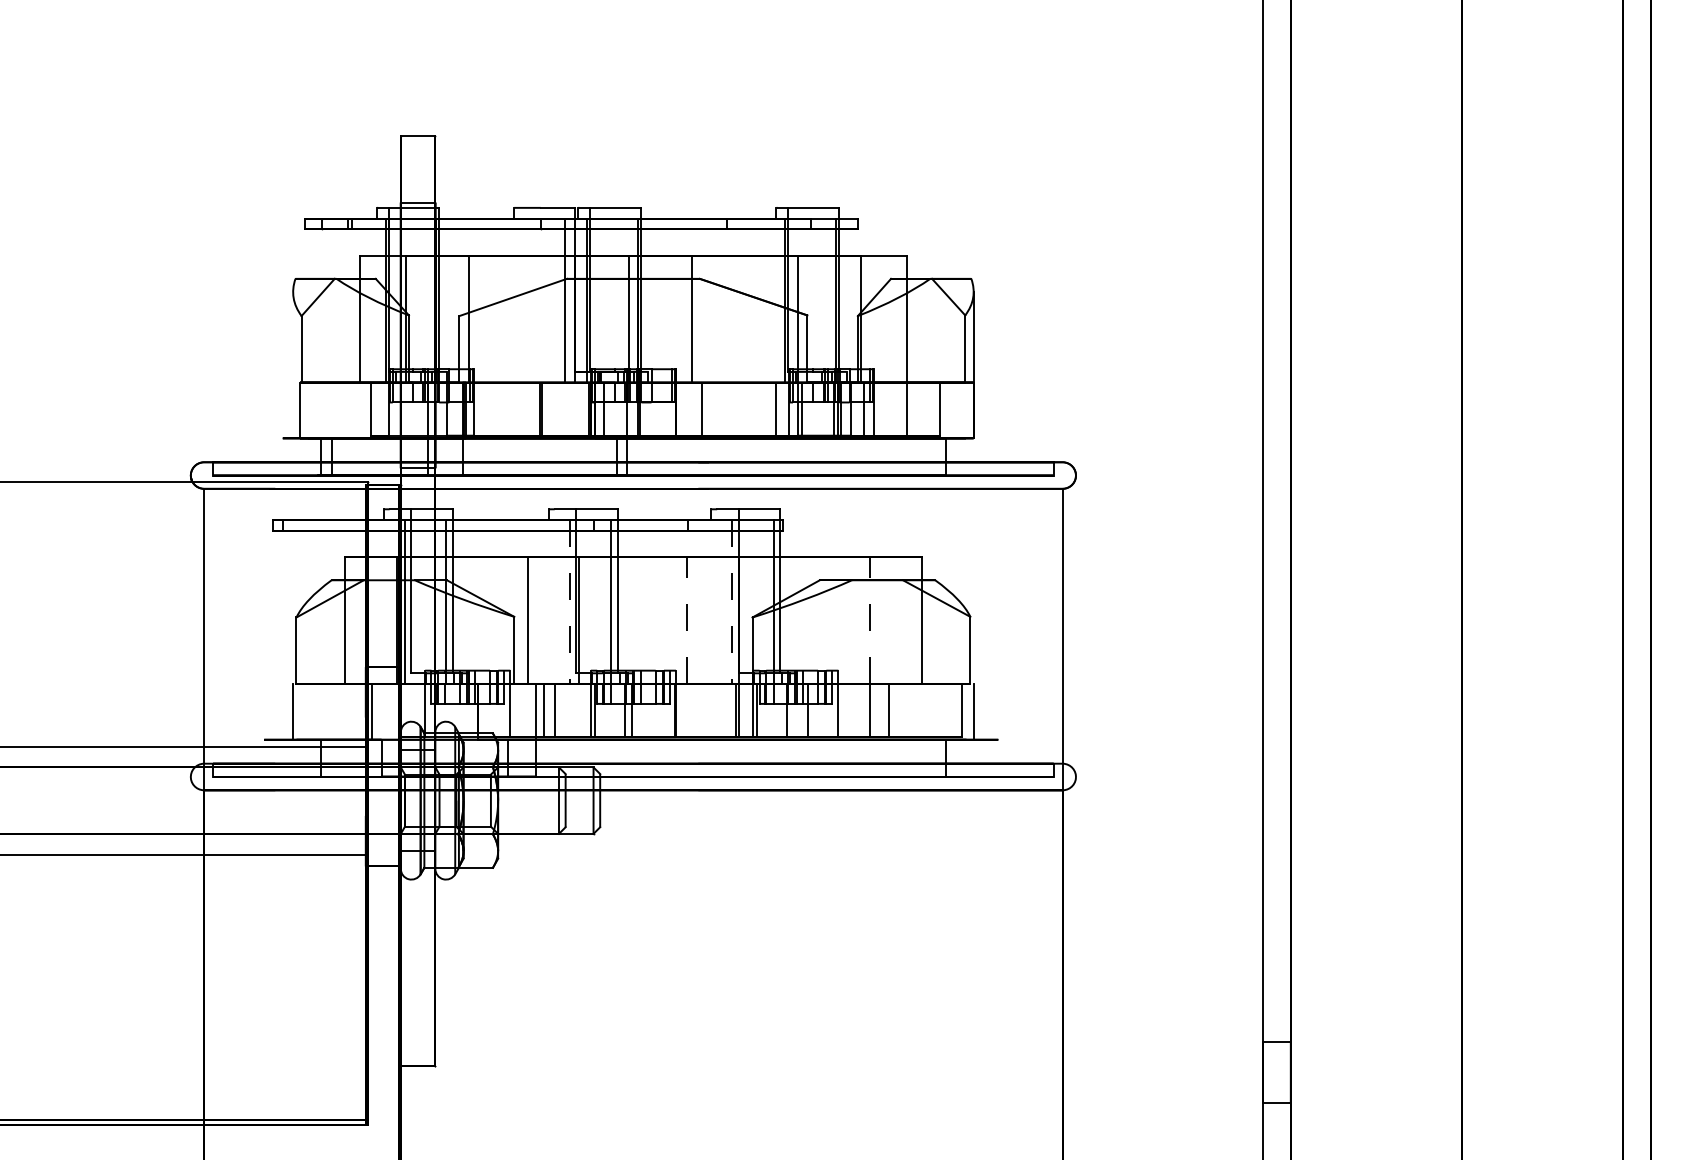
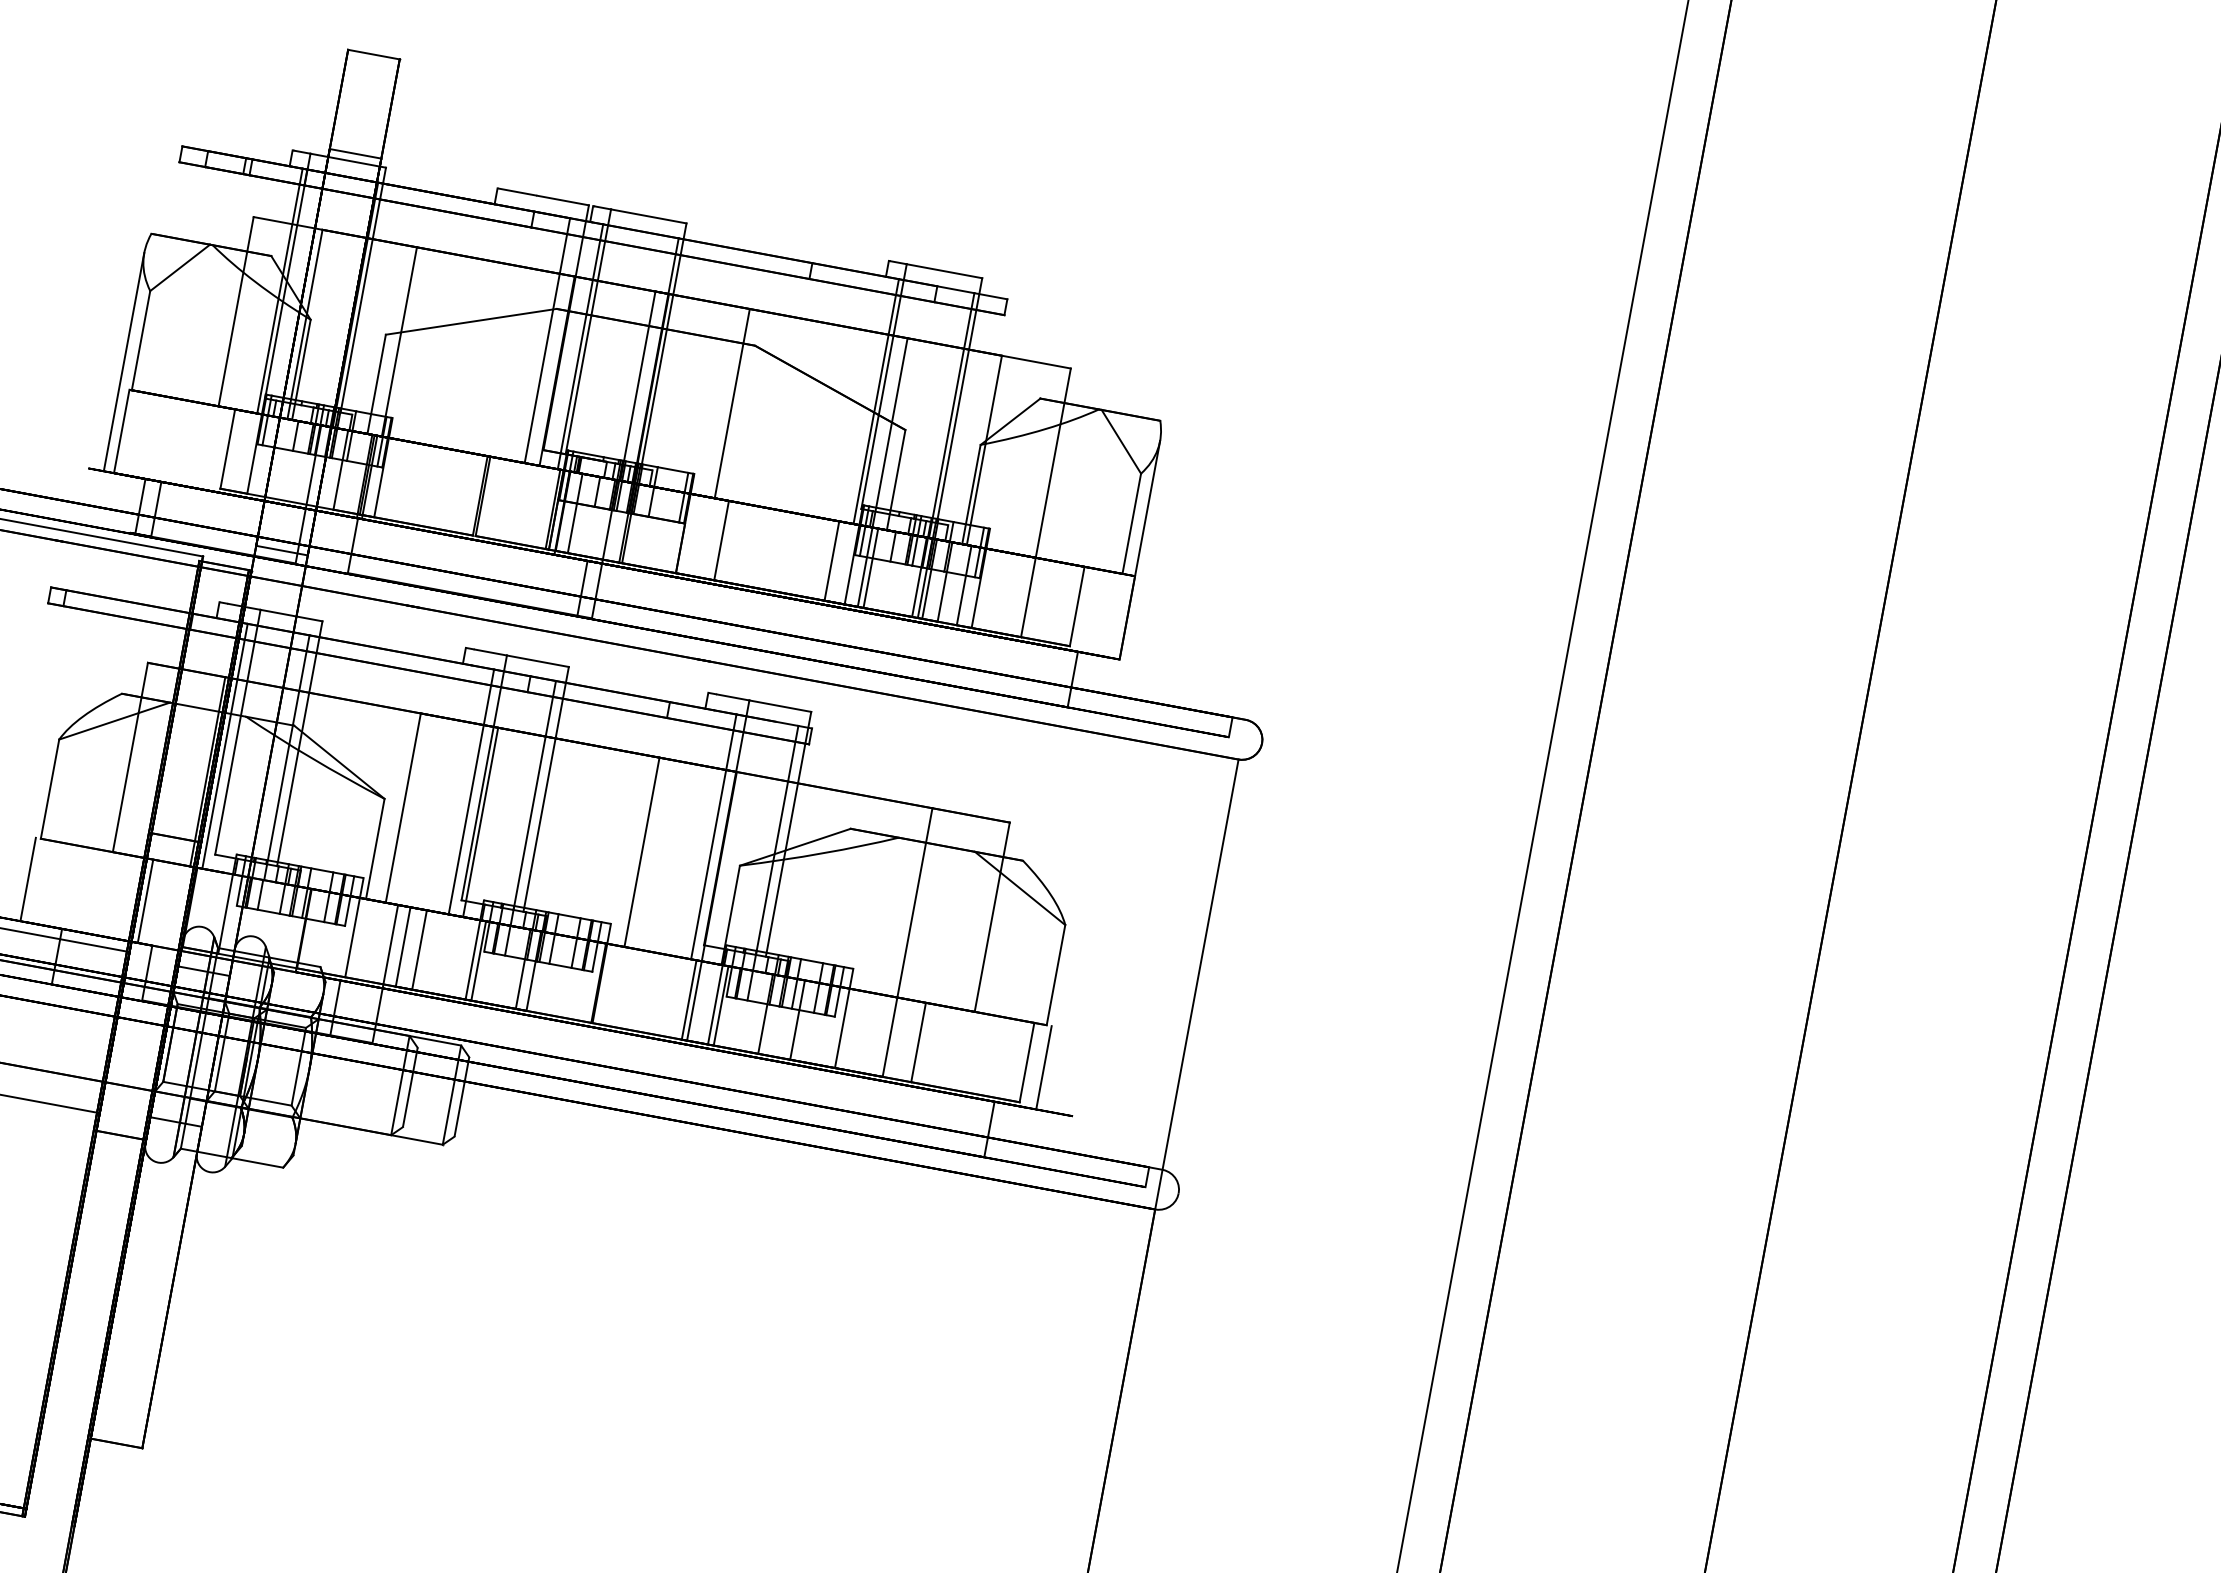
line: (293, 365) -> (124, 362), added
line: (569, 602) -> (470, 792), dashed -> solid
line: (732, 602) -> (714, 837), dashed -> solid
line: (687, 620) -> (642, 852), dashed -> solid
line: (870, 620) -> (915, 902), dashed -> solid

